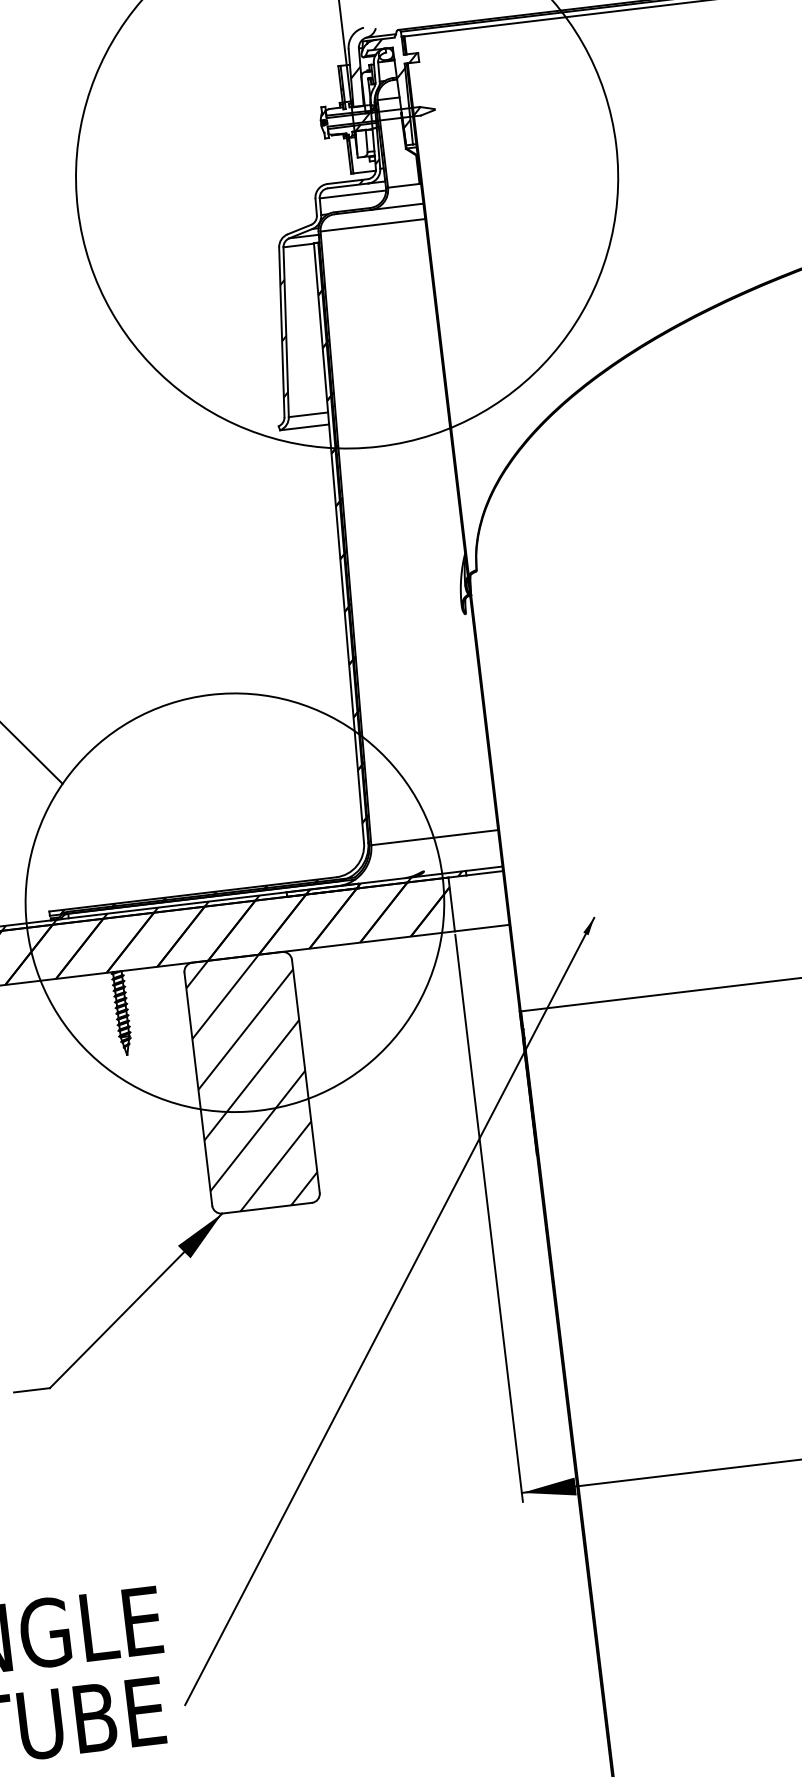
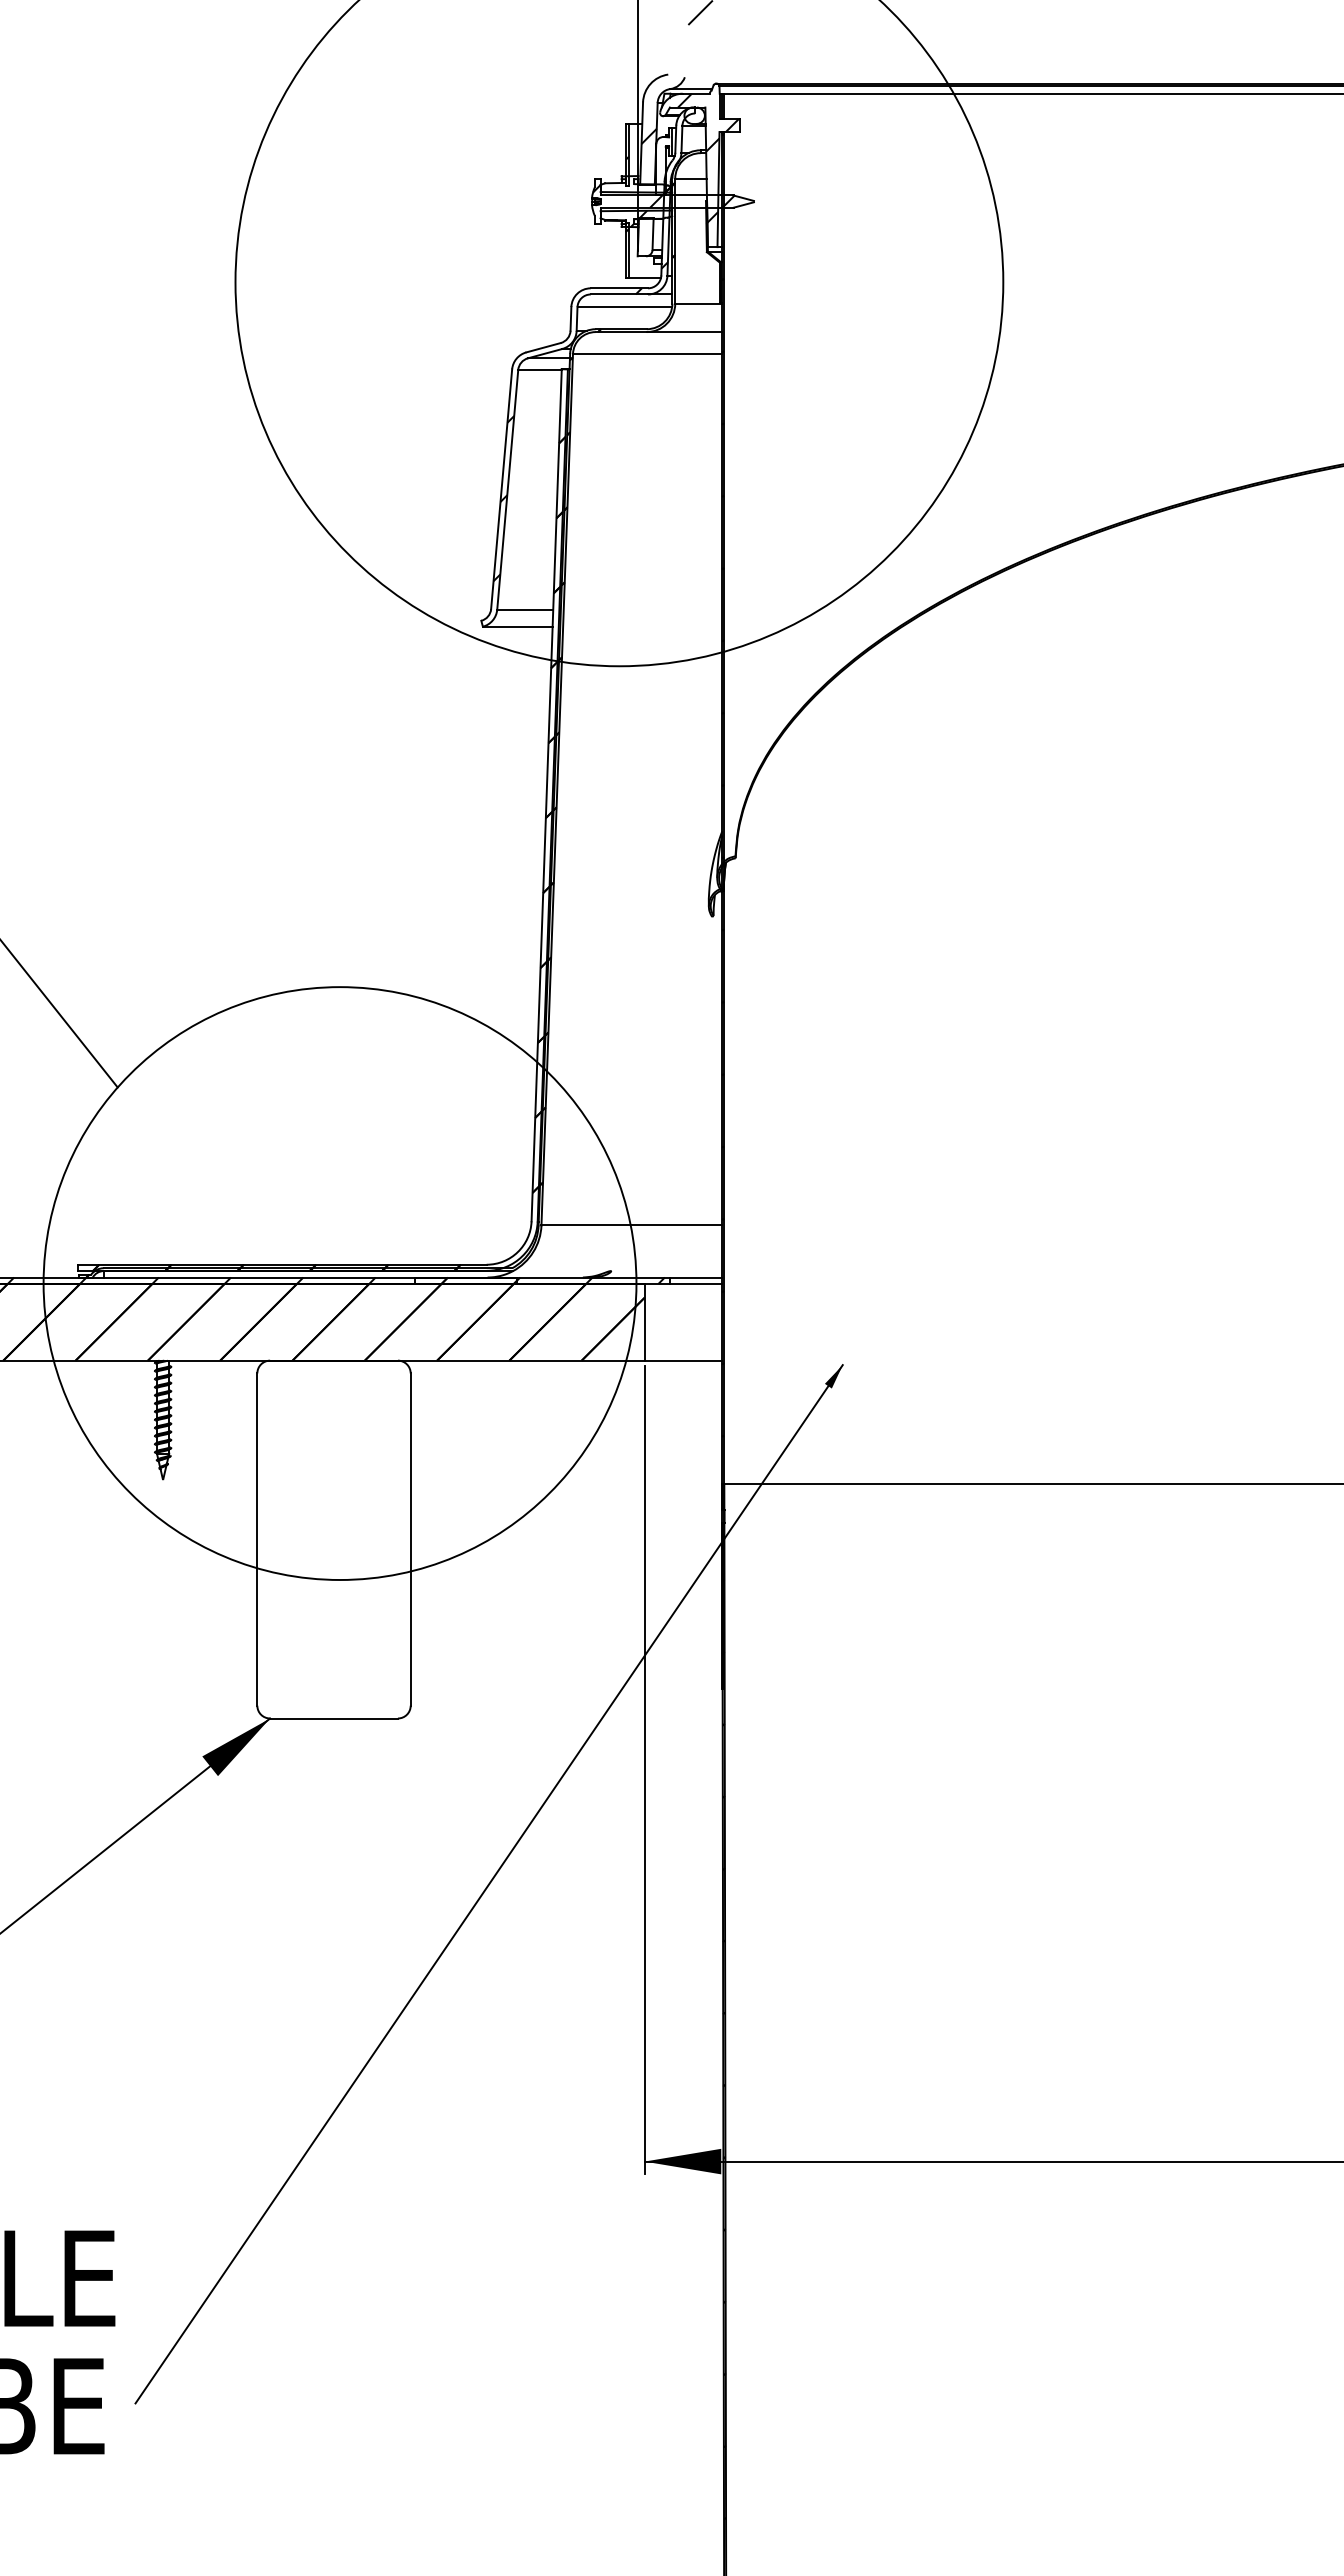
hatch: (251, 1082) -> (333, 1539), removed

